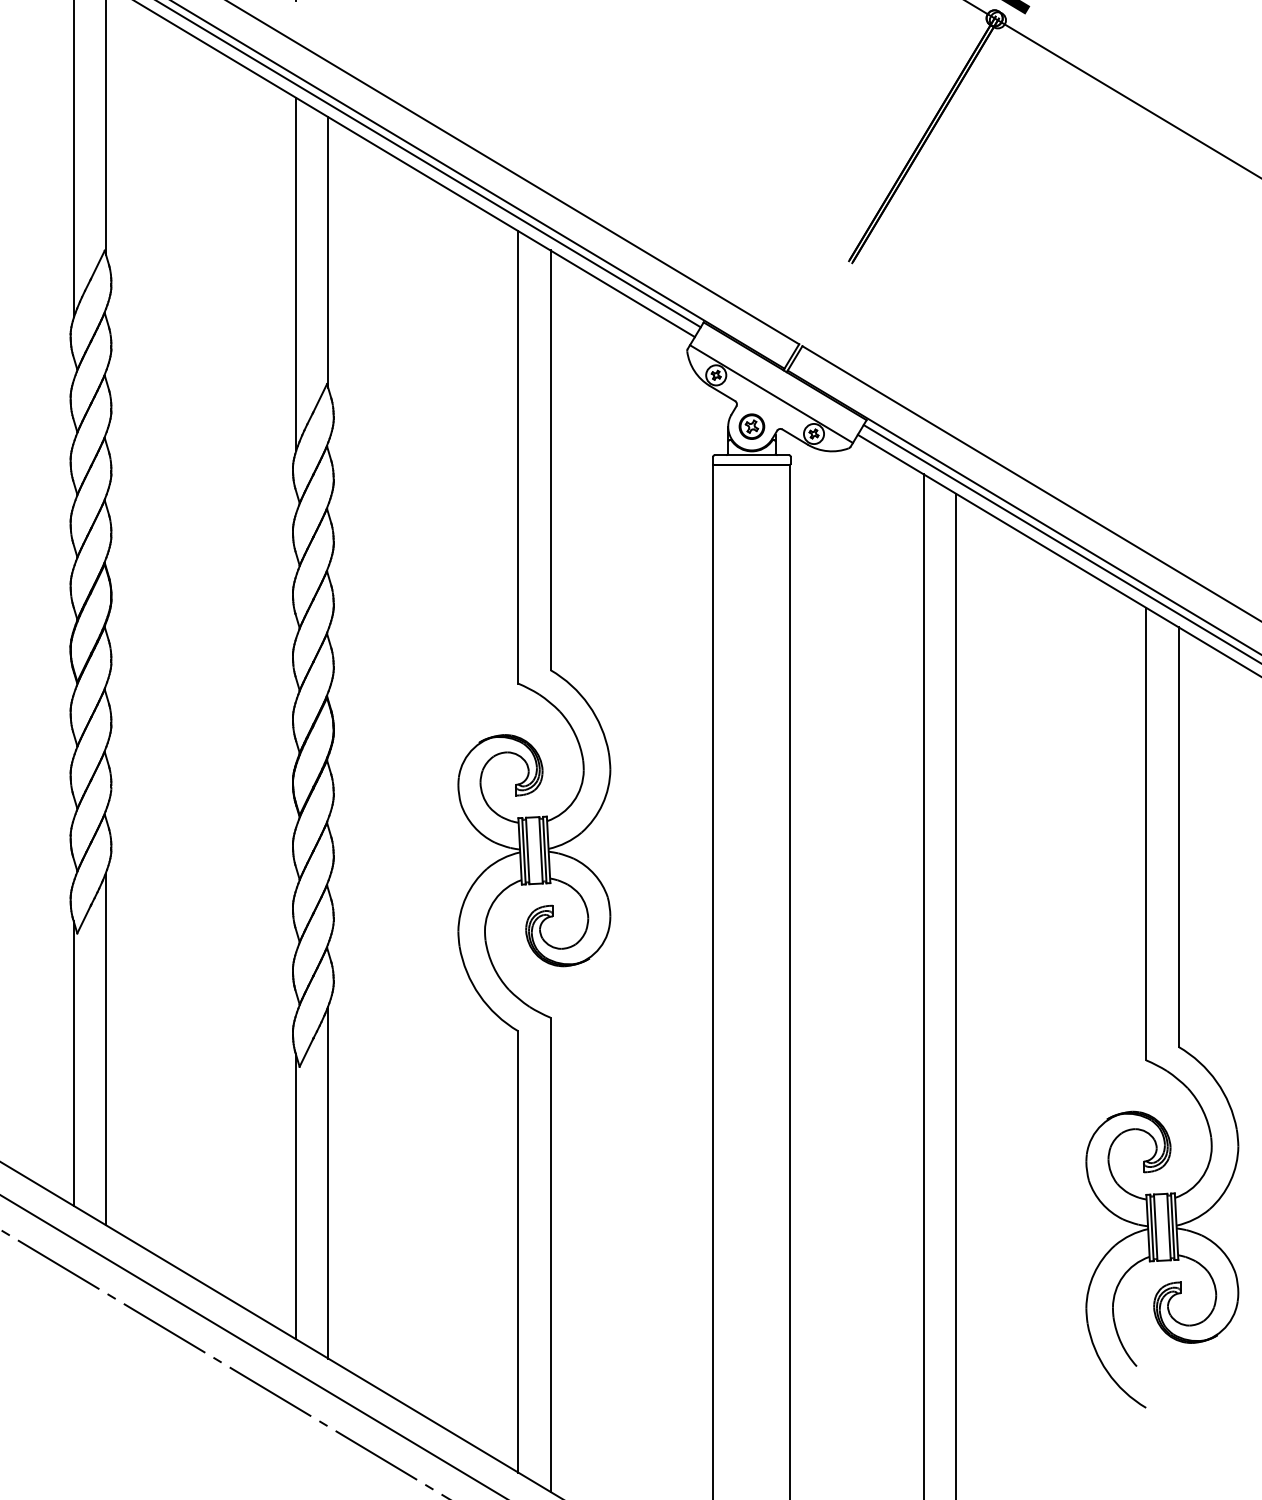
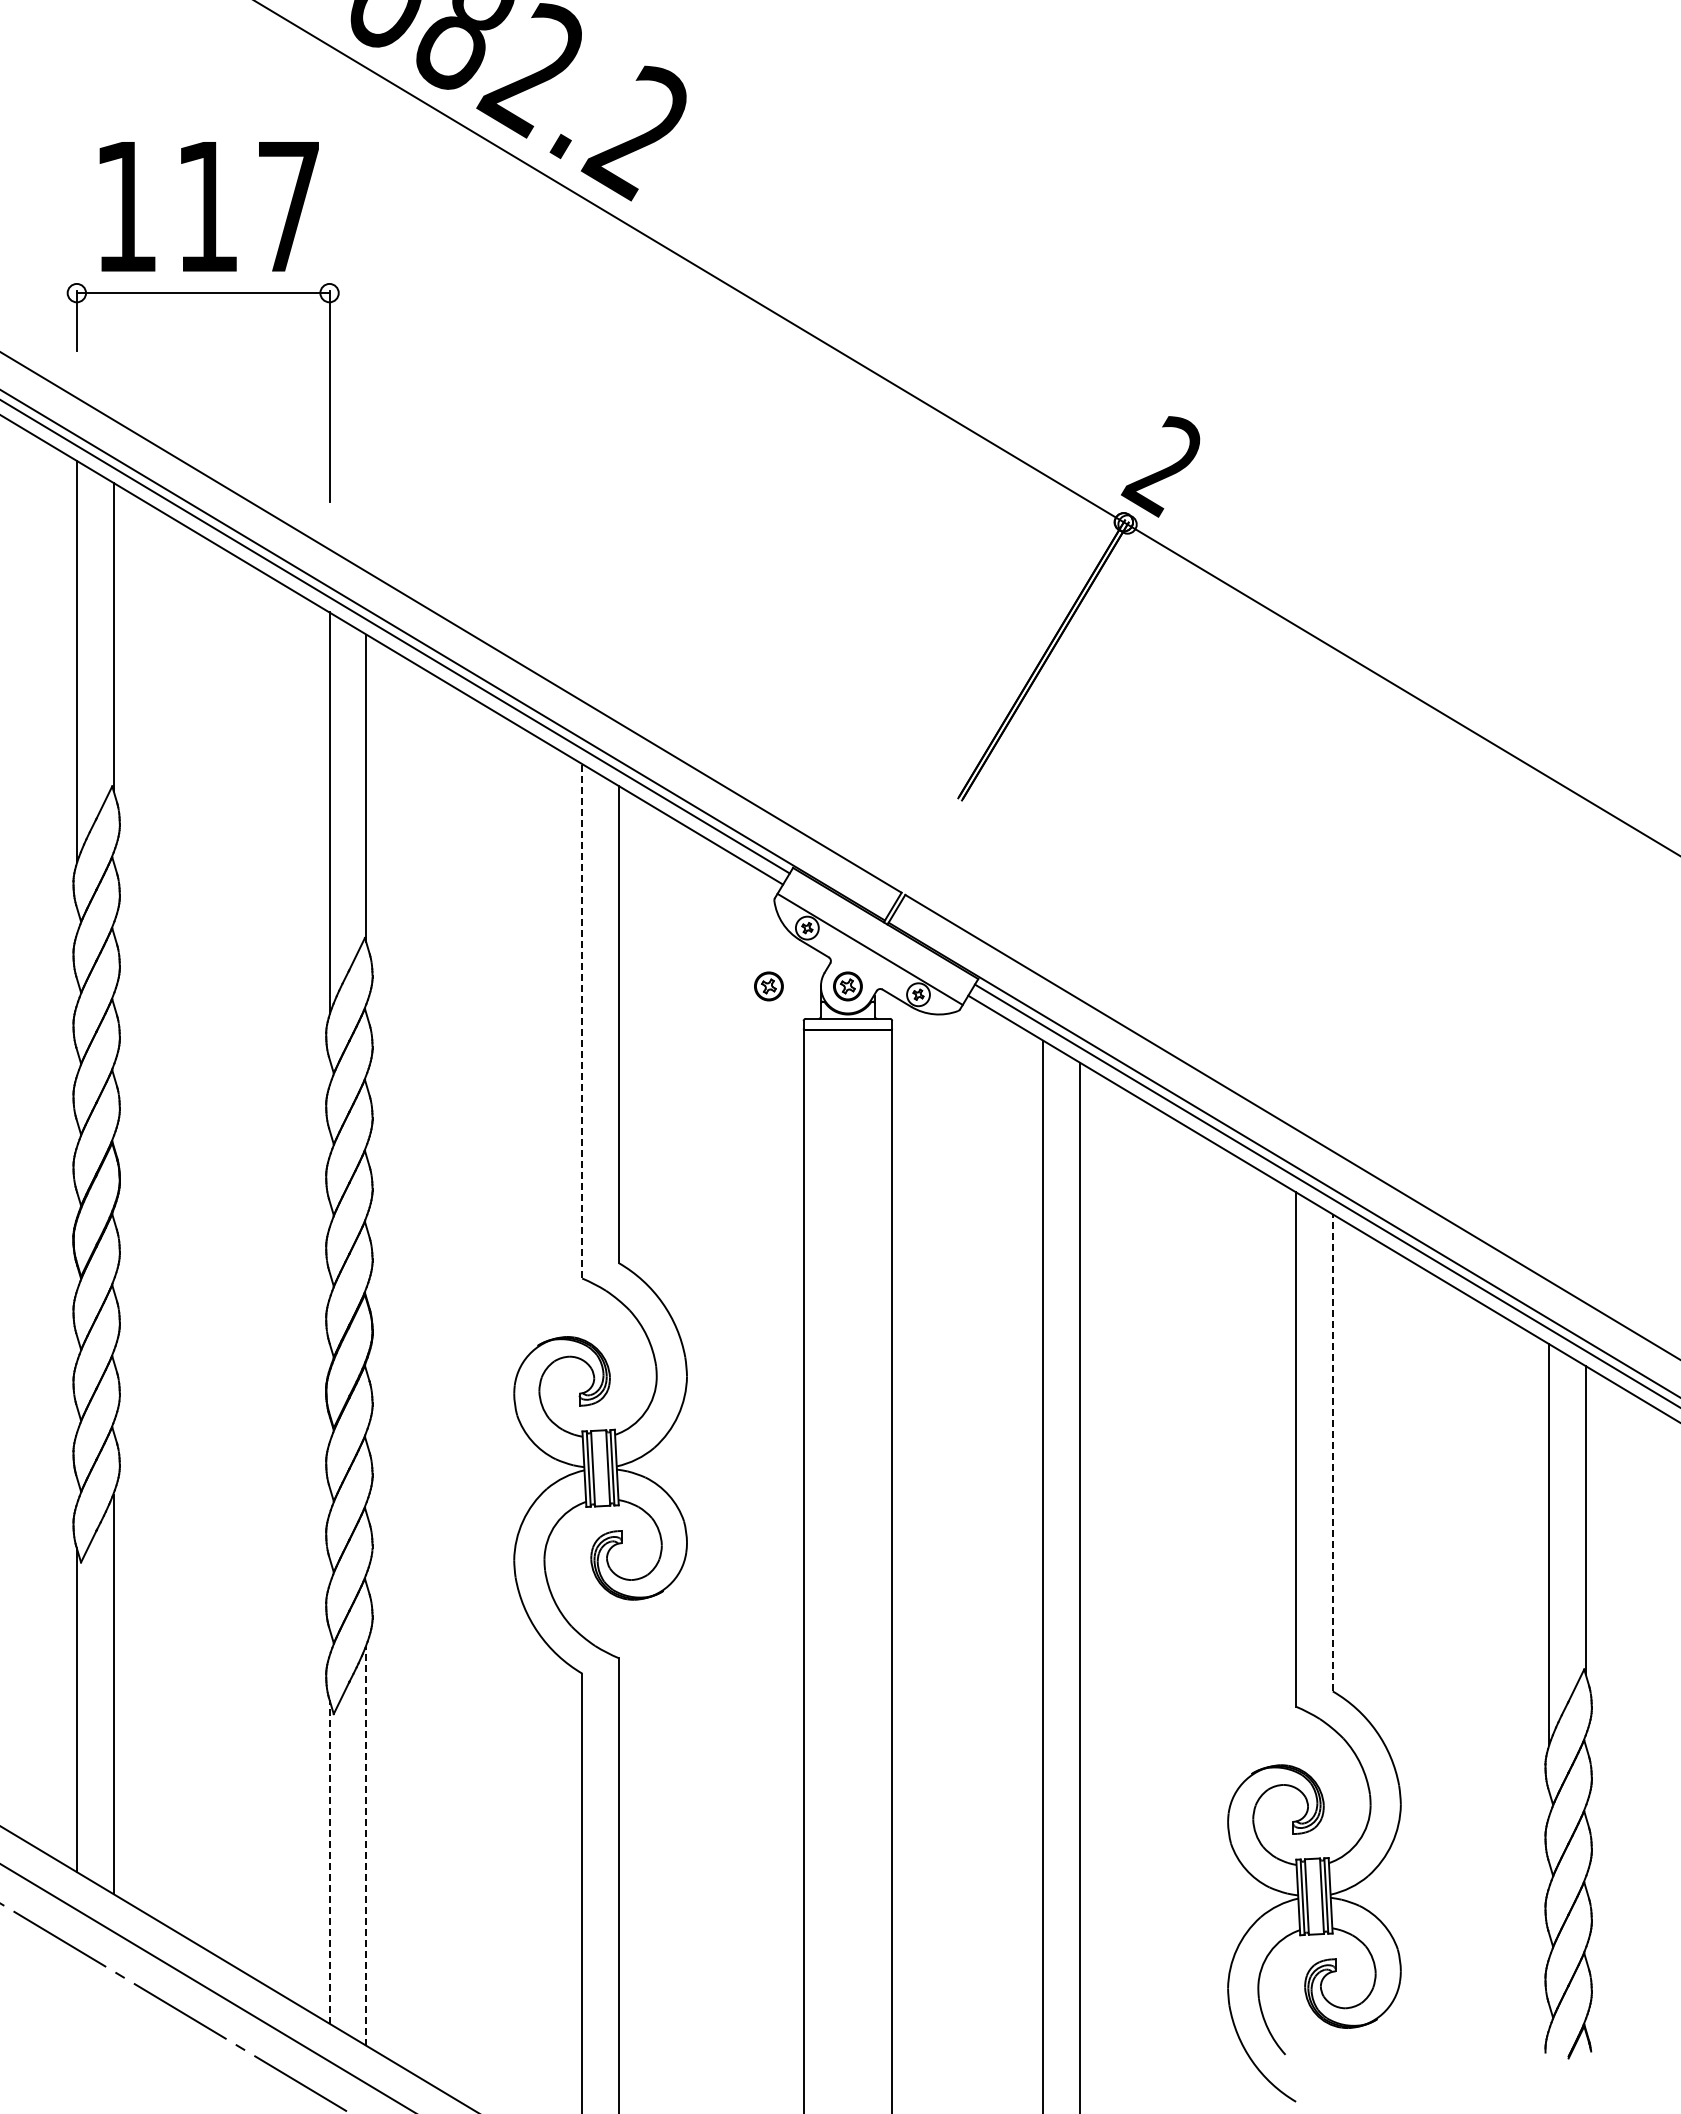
part: (682, 426) -> (768, 986), added
line: (518, 456) -> (582, 1020), solid -> dashed
line: (1178, 836) -> (1332, 1452), solid -> dashed
line: (328, 1183) -> (366, 1846), solid -> dashed
line: (295, 1196) -> (329, 1861), solid -> dashed

